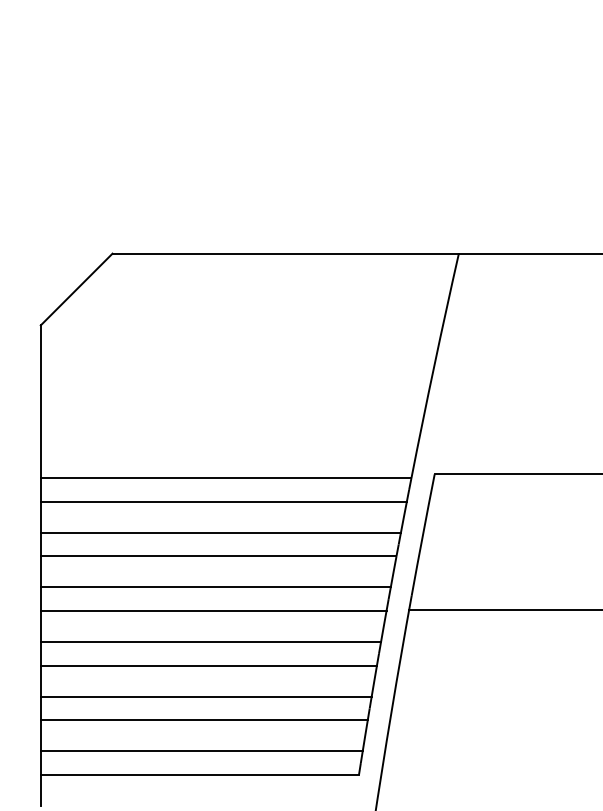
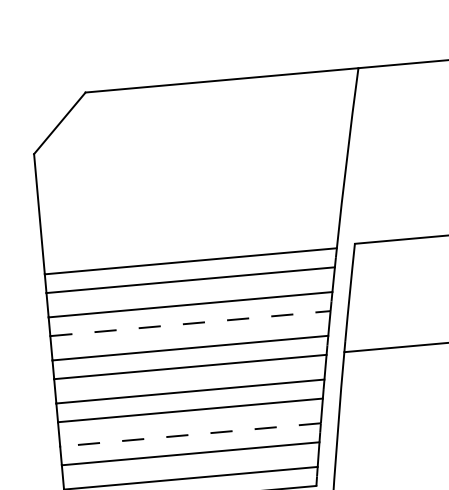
line: (218, 556) -> (190, 323), solid -> dashed
line: (205, 696) -> (189, 434), solid -> dashed

